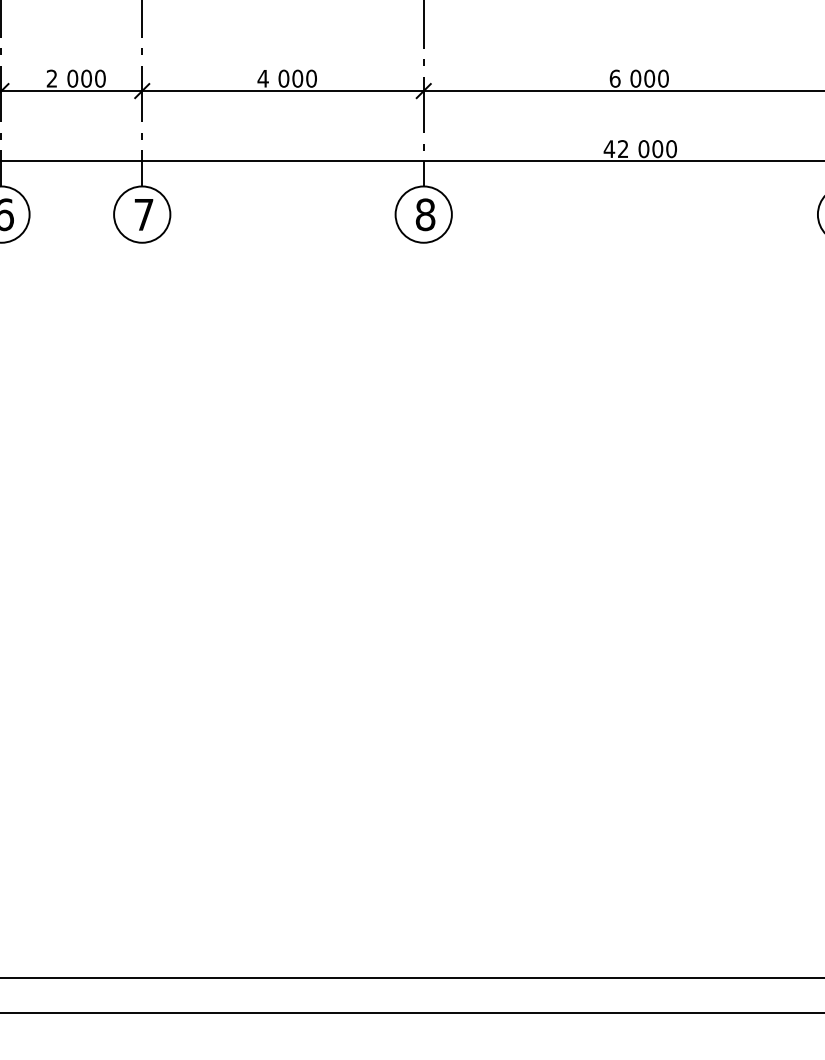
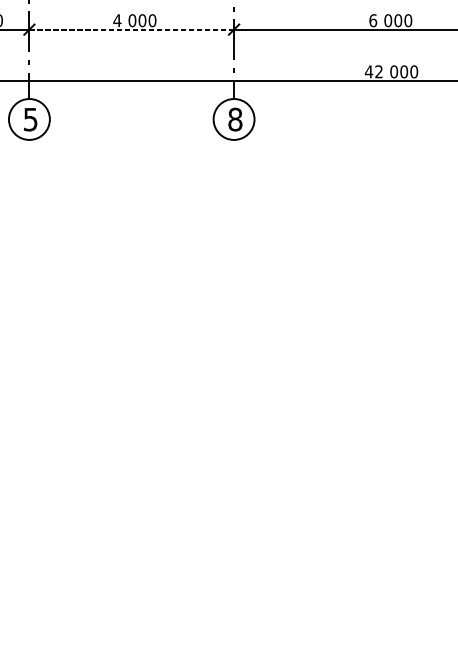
line: (282, 91) -> (131, 29), solid -> dashed
text: (143, 215) -> (30, 120), 7 -> 5

